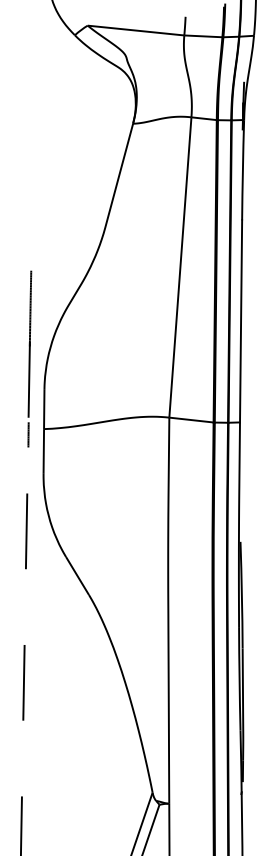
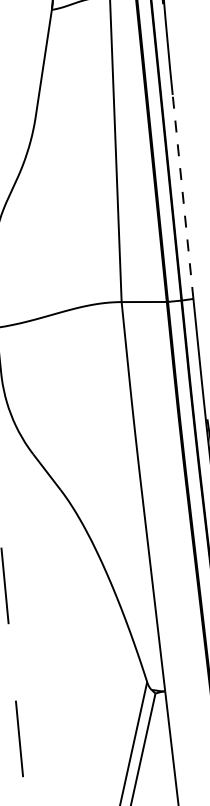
line: (241, 320) -> (183, 195), solid -> dashed

